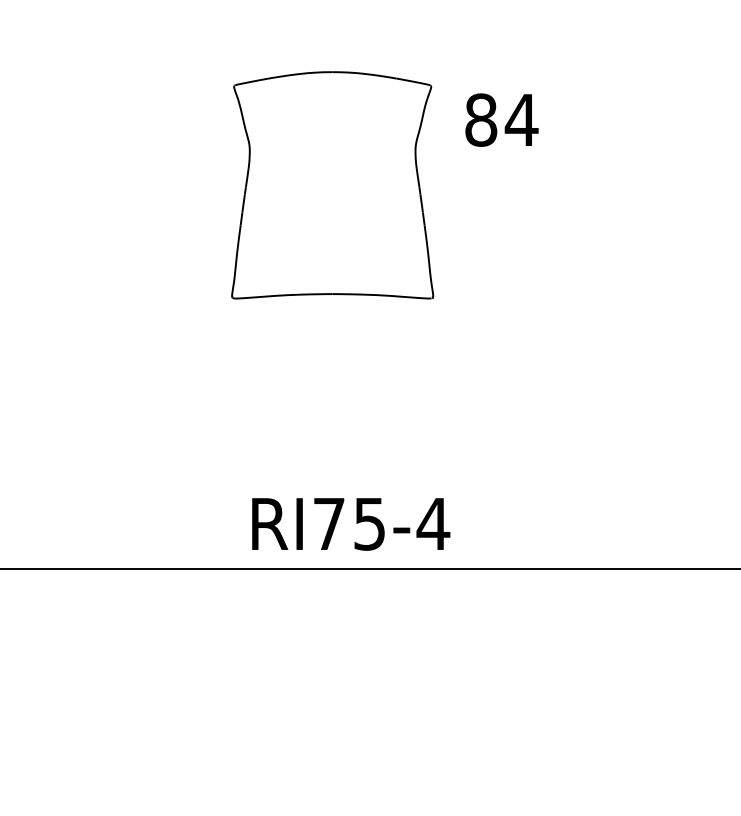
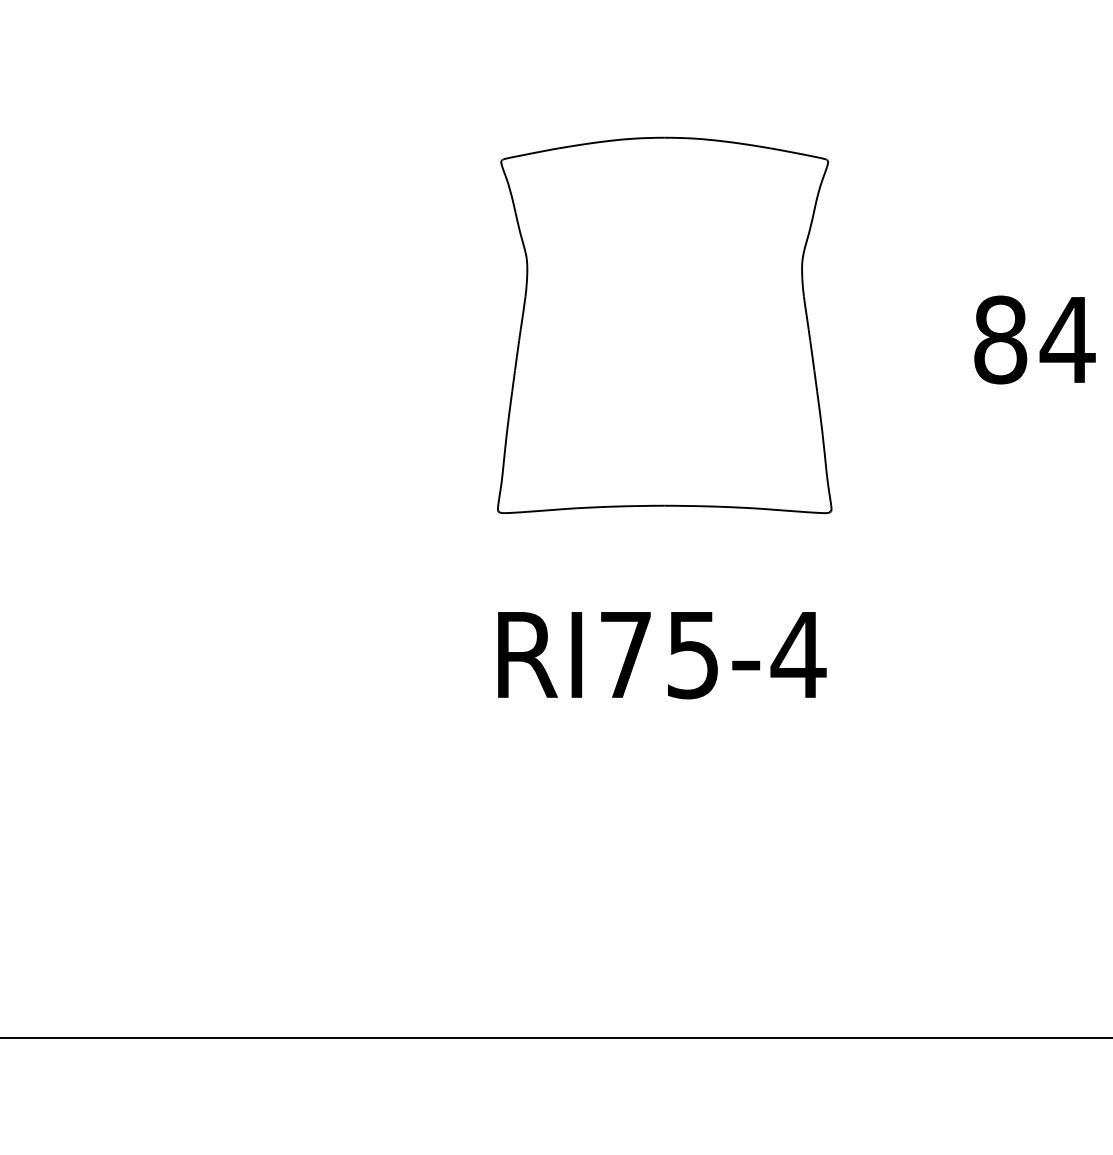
text: (501, 119) -> (1034, 338), moved
part: (332, 185) -> (664, 325), moved
text: (351, 524) -> (662, 655), moved

